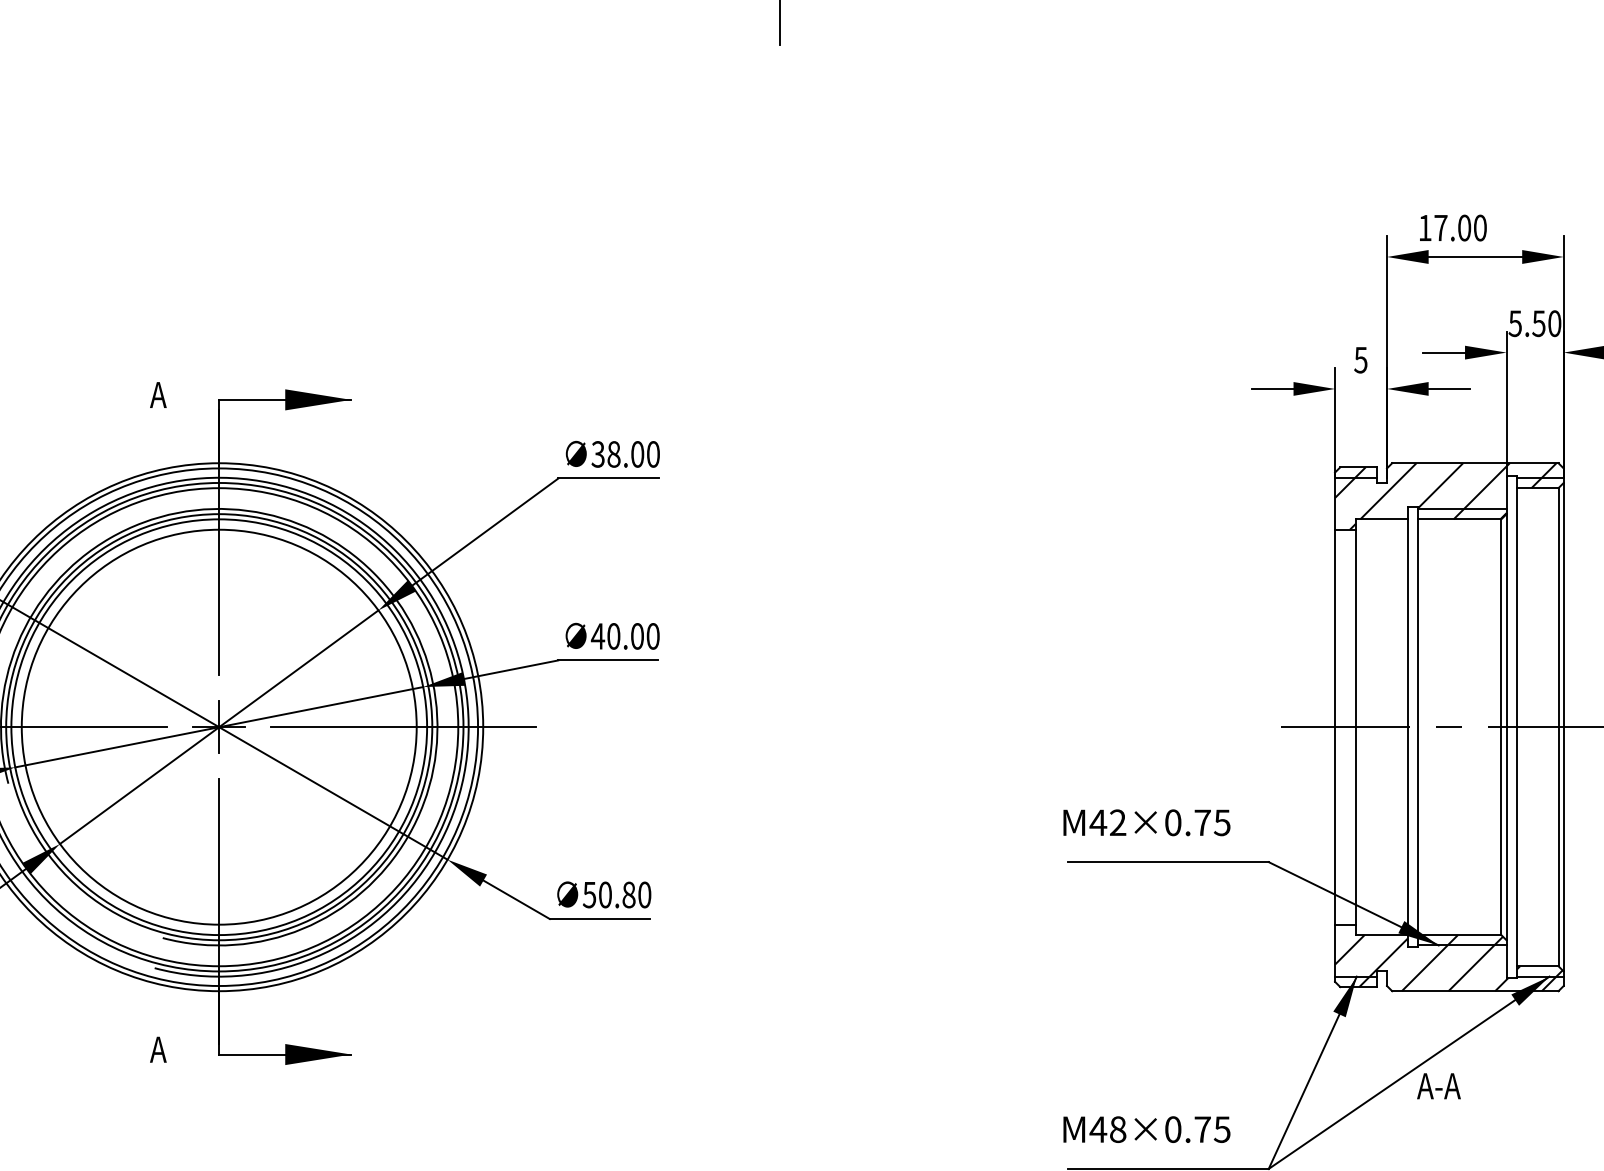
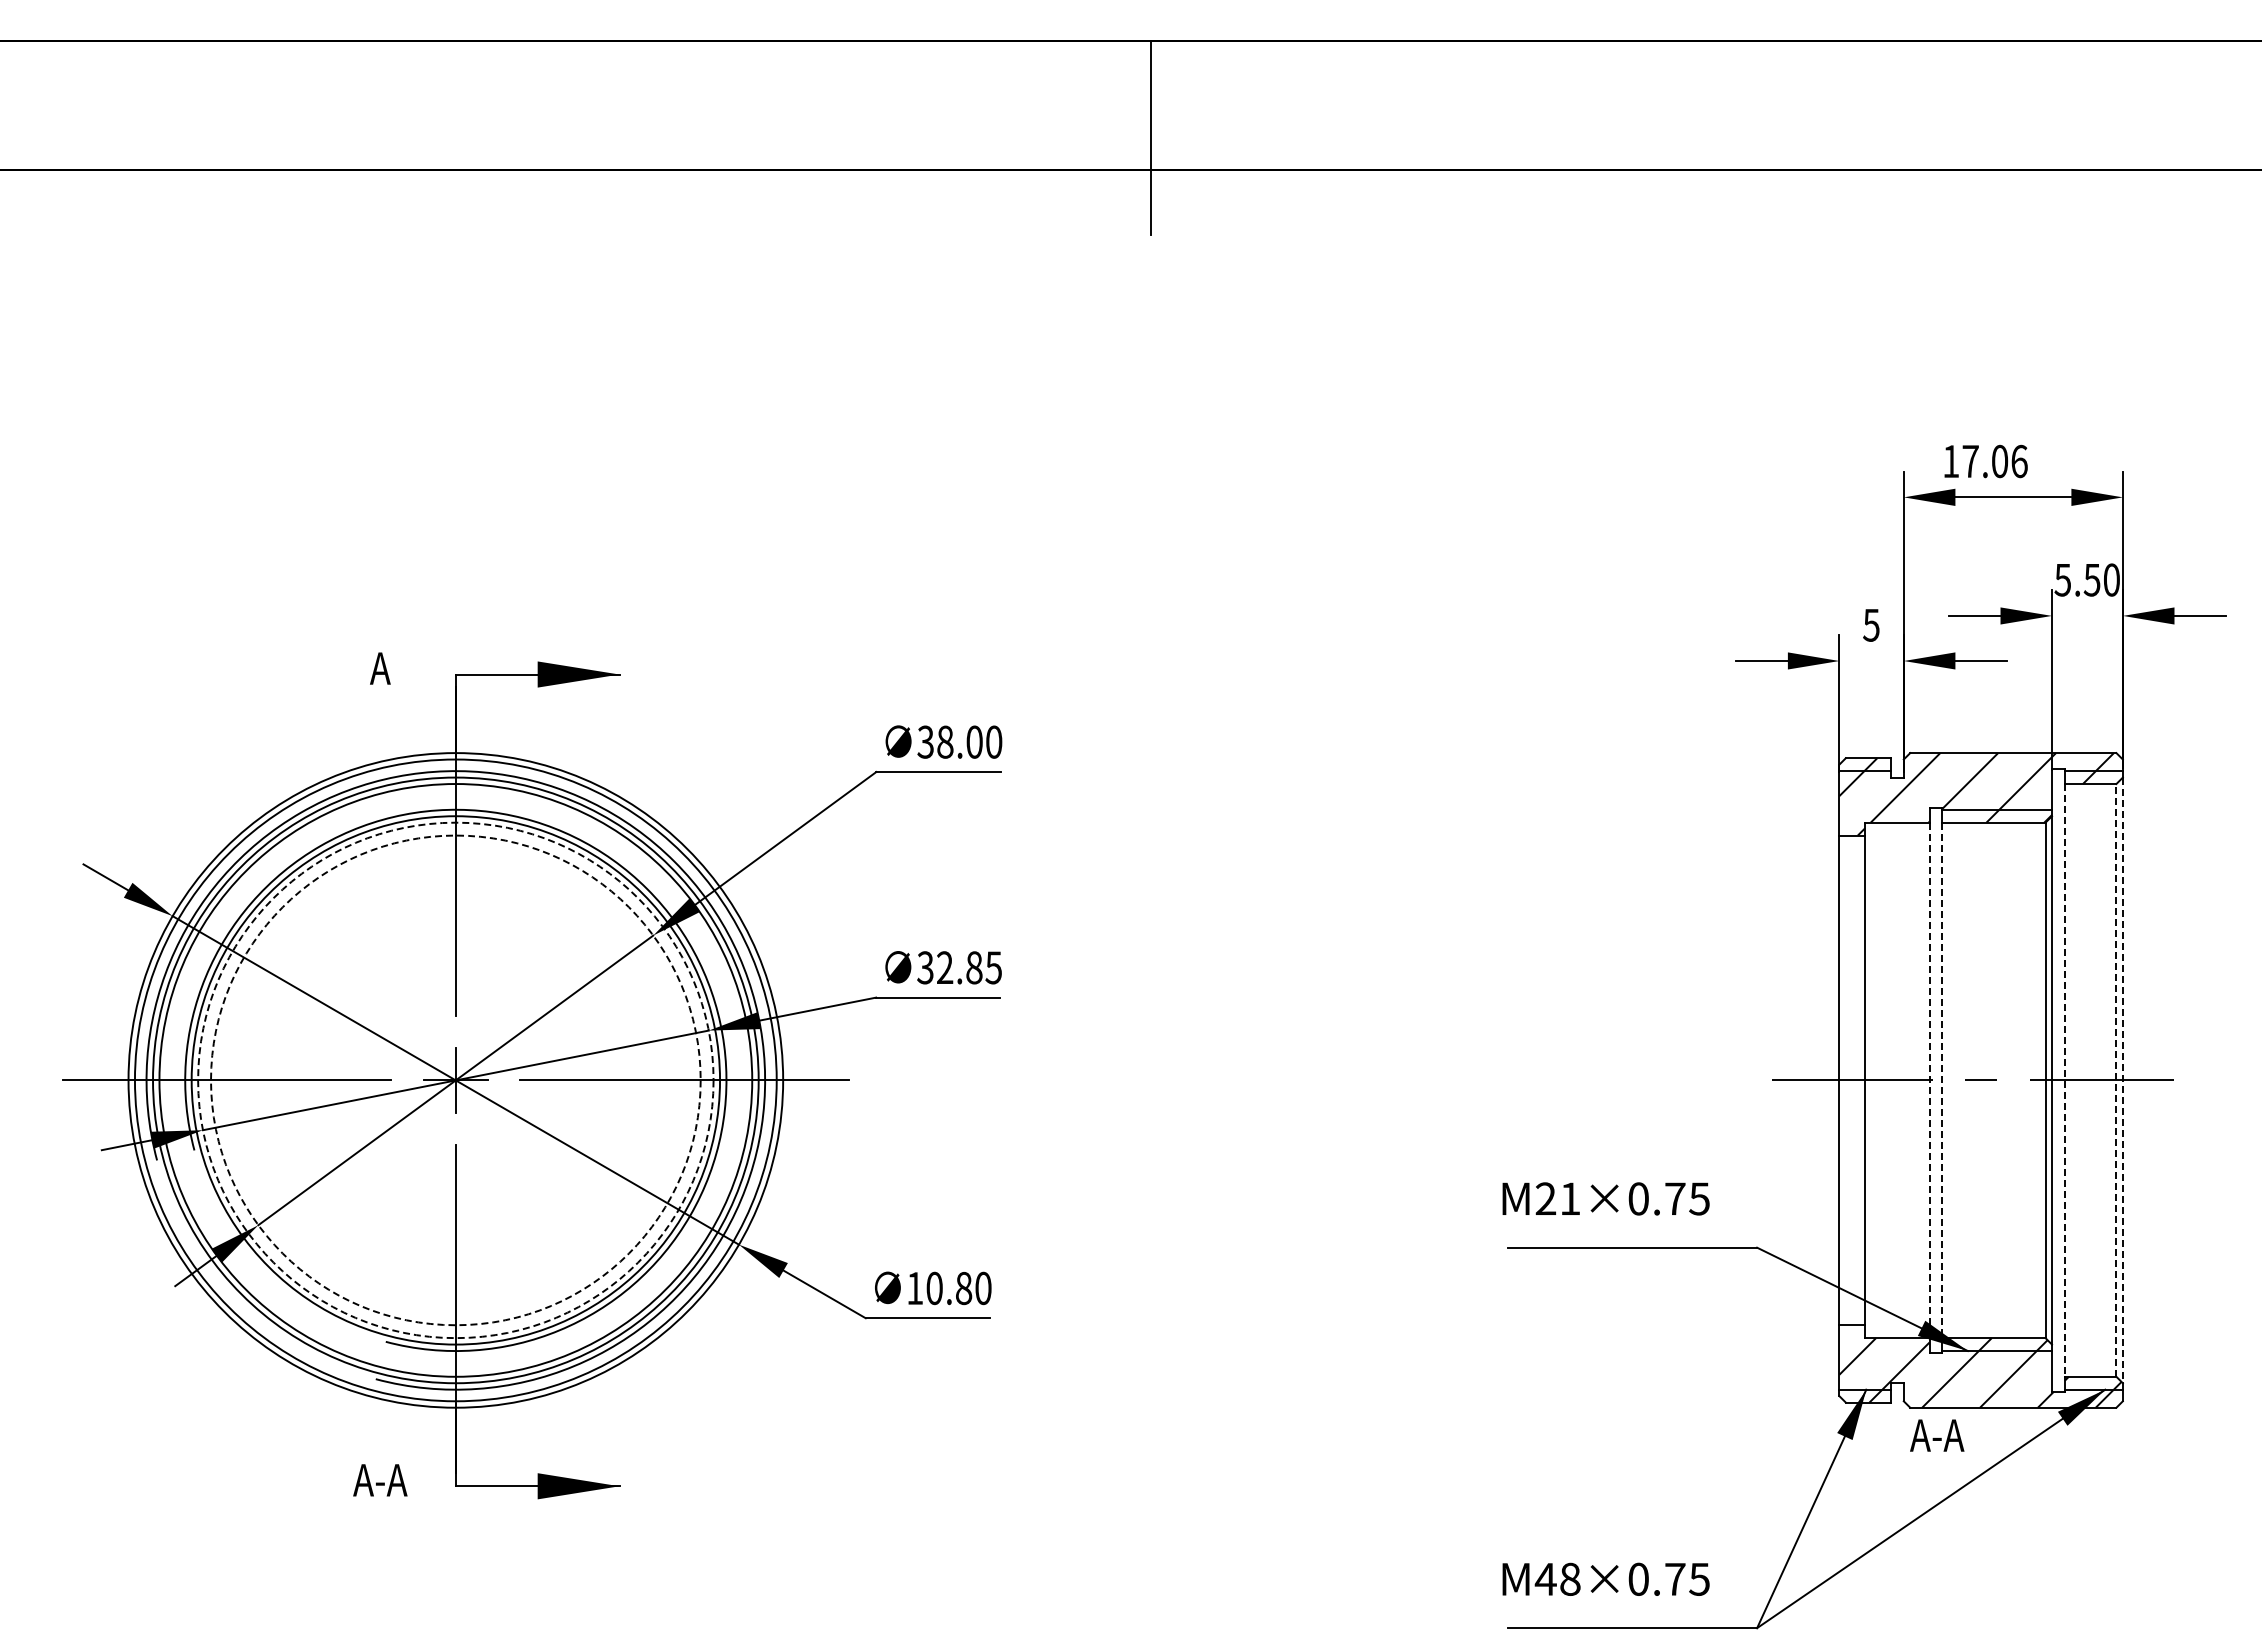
text: (1480, 228) -> (2019, 461), 17.00 -> 17.06
text: (624, 636) -> (958, 967), 40.00 -> 32.85
line: (1558, 726) -> (2116, 1079), solid -> dashed
circle: (218, 727) -> (455, 1080), solid -> dashed
circle: (218, 727) -> (455, 1080), solid -> dashed
line: (1407, 727) -> (1929, 1080), solid -> dashed
line: (1418, 727) -> (1942, 1080), solid -> dashed
line: (1516, 727) -> (2064, 1080), solid -> dashed
line: (1563, 727) -> (2122, 1080), solid -> dashed
text: (1107, 822) -> (1557, 1198), M42×0.75 -> M21×0.75
text: (589, 895) -> (914, 1288), 50.80 -> 10.80
text: (158, 1049) -> (380, 1480), A -> A-A
text: (1439, 1086) -> (1937, 1435), moved

